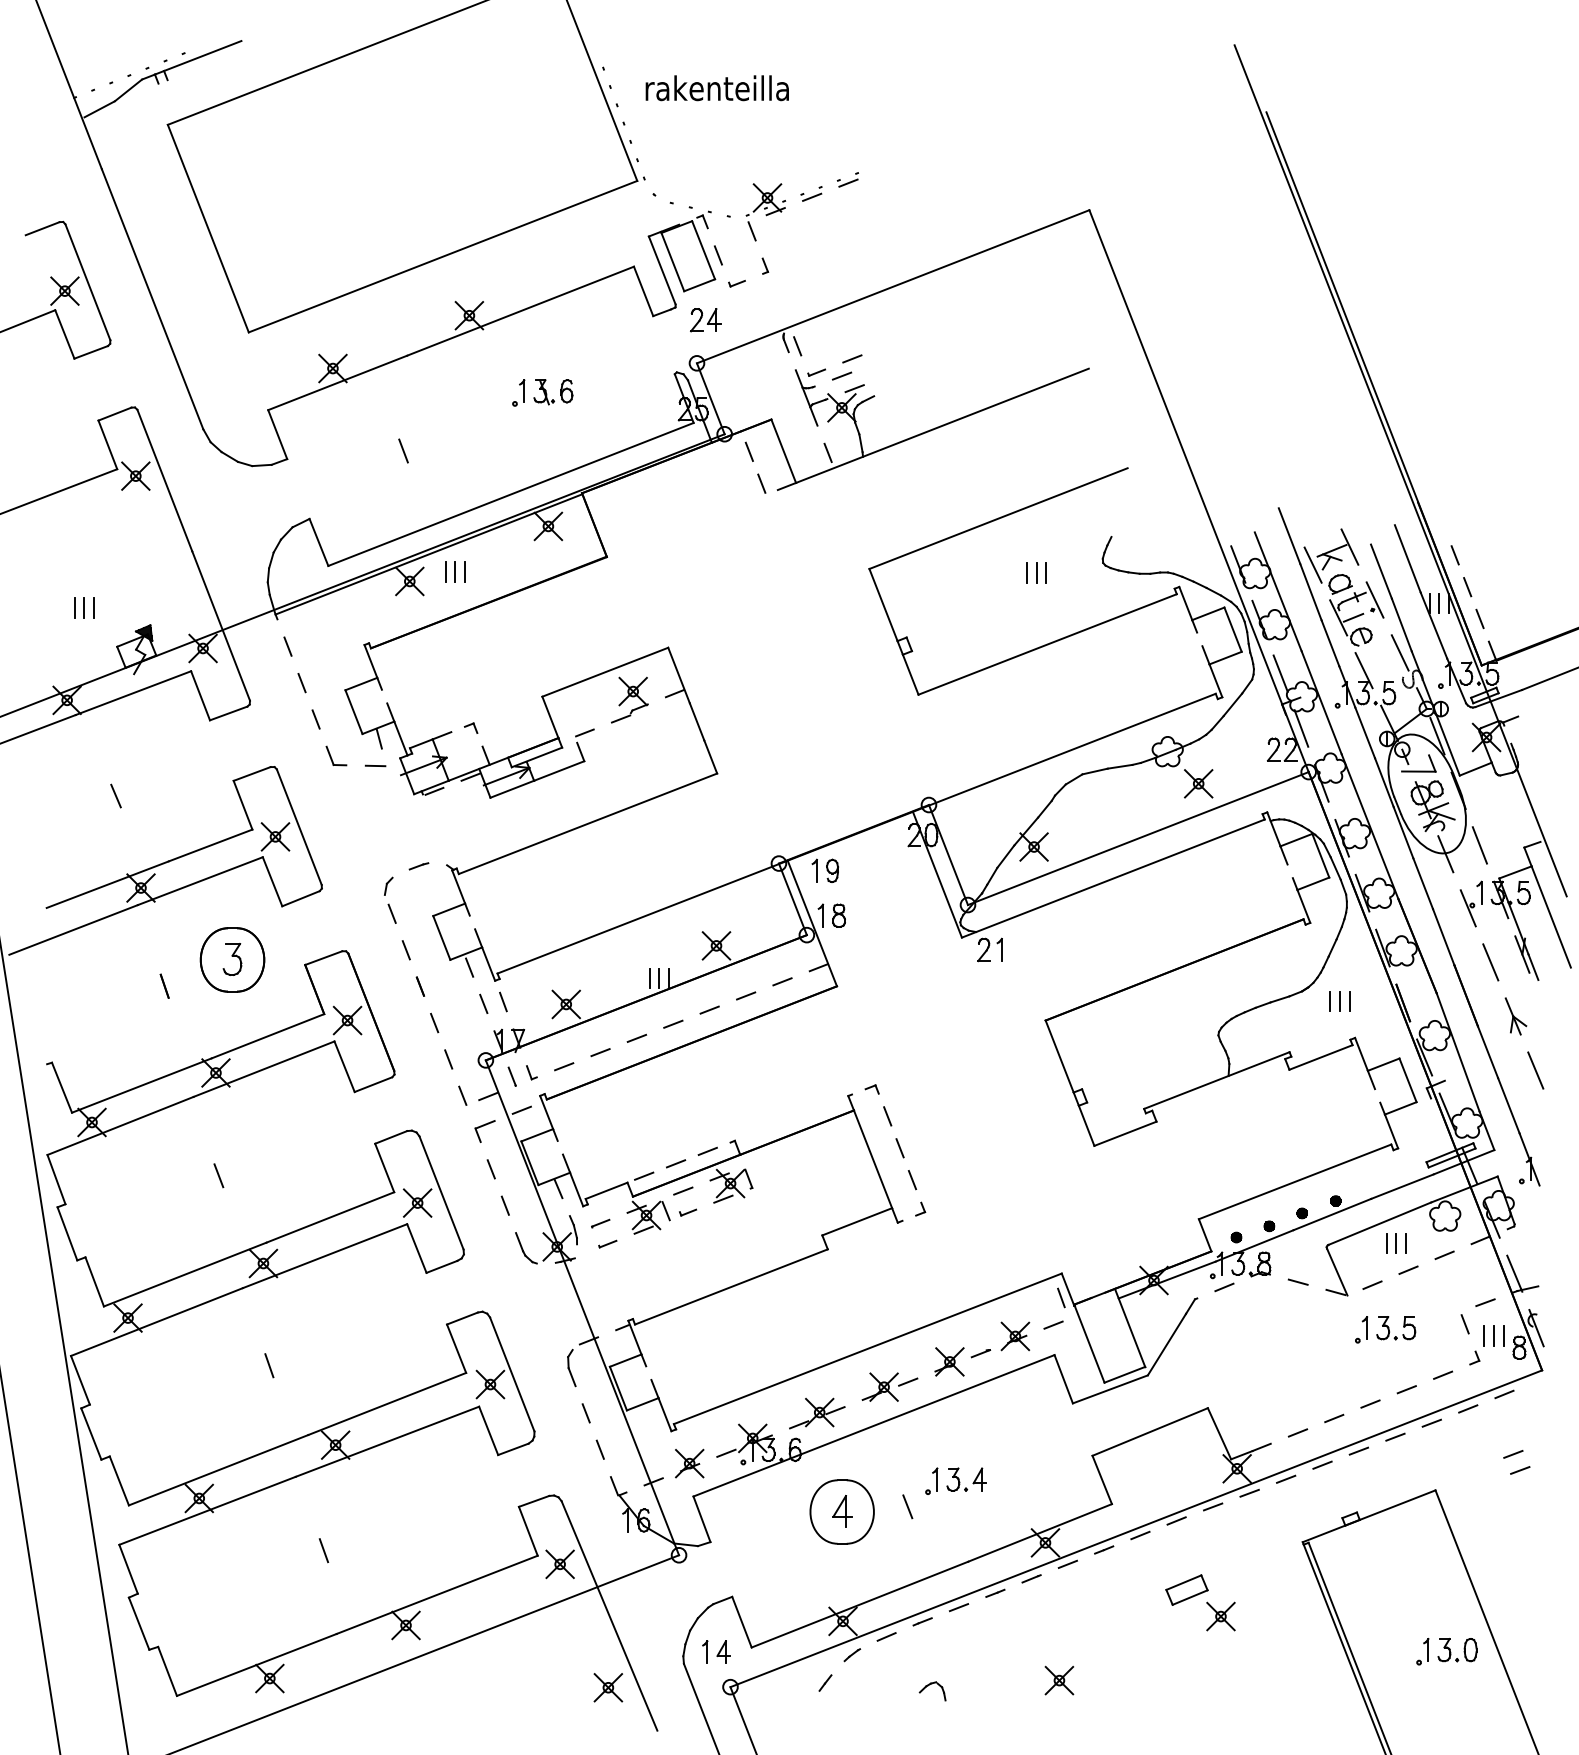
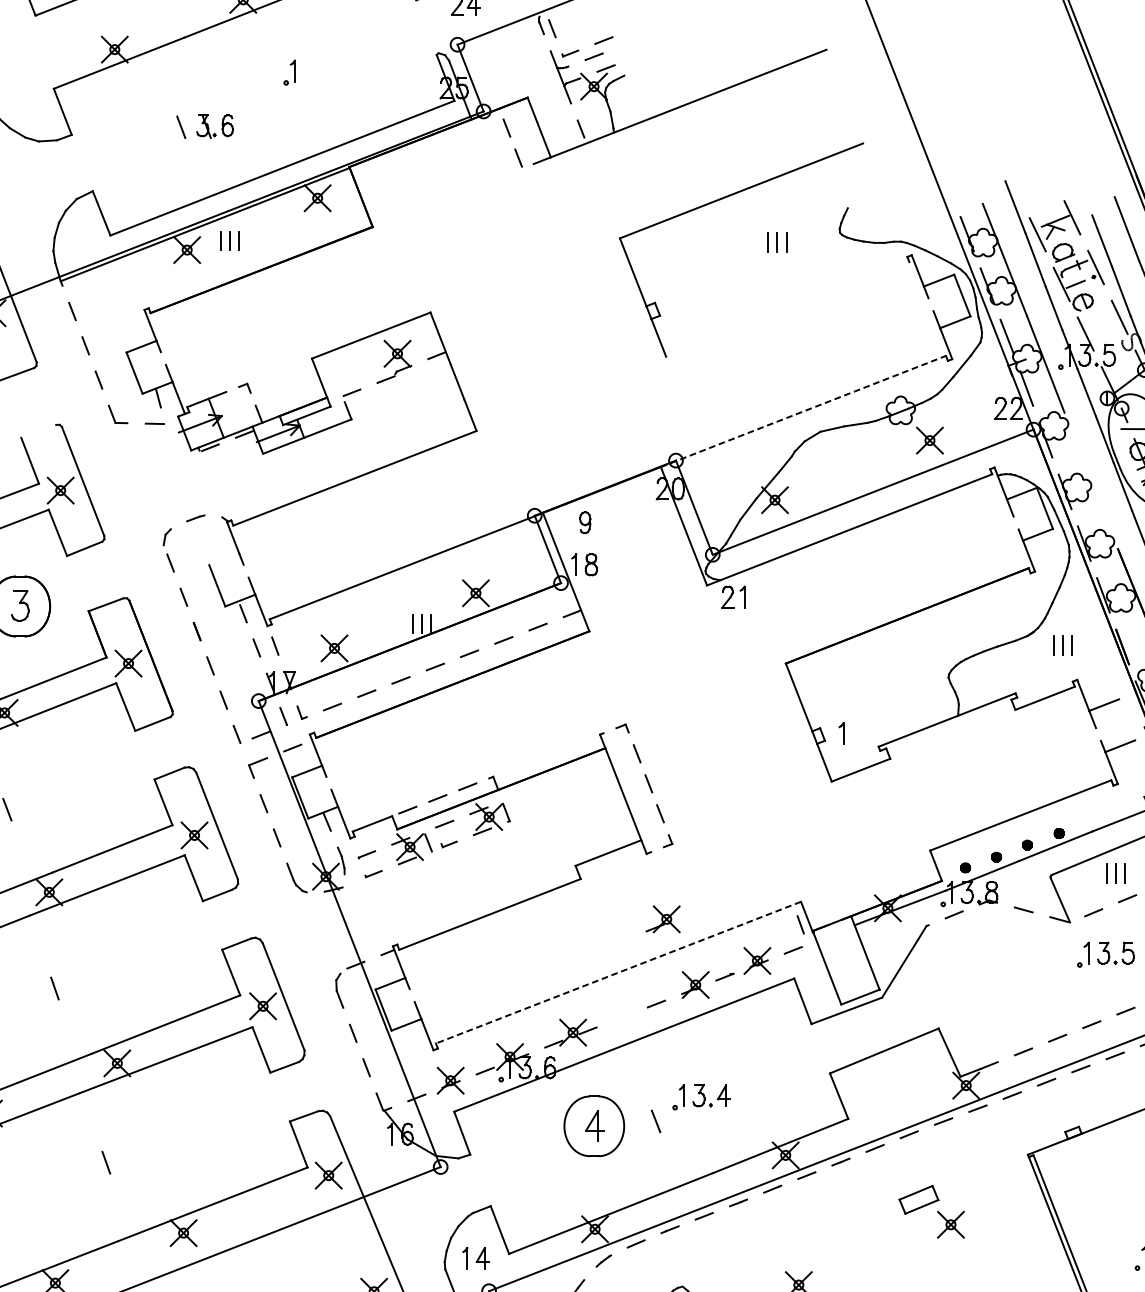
part: (547, 393) -> (209, 127), moved
line: (1047, 644) -> (787, 309), removed
line: (1064, 752) -> (803, 411), solid -> dashed
line: (251, 773) -> (38, 430), removed
line: (1369, 826) -> (1090, 480), removed
part: (814, 870) -> (841, 733), moved
line: (449, 909) -> (224, 558), removed
line: (1407, 1080) -> (1126, 720), removed
line: (867, 1348) -> (618, 972), solid -> dashed
part: (879, 1386) -> (662, 918), moved

